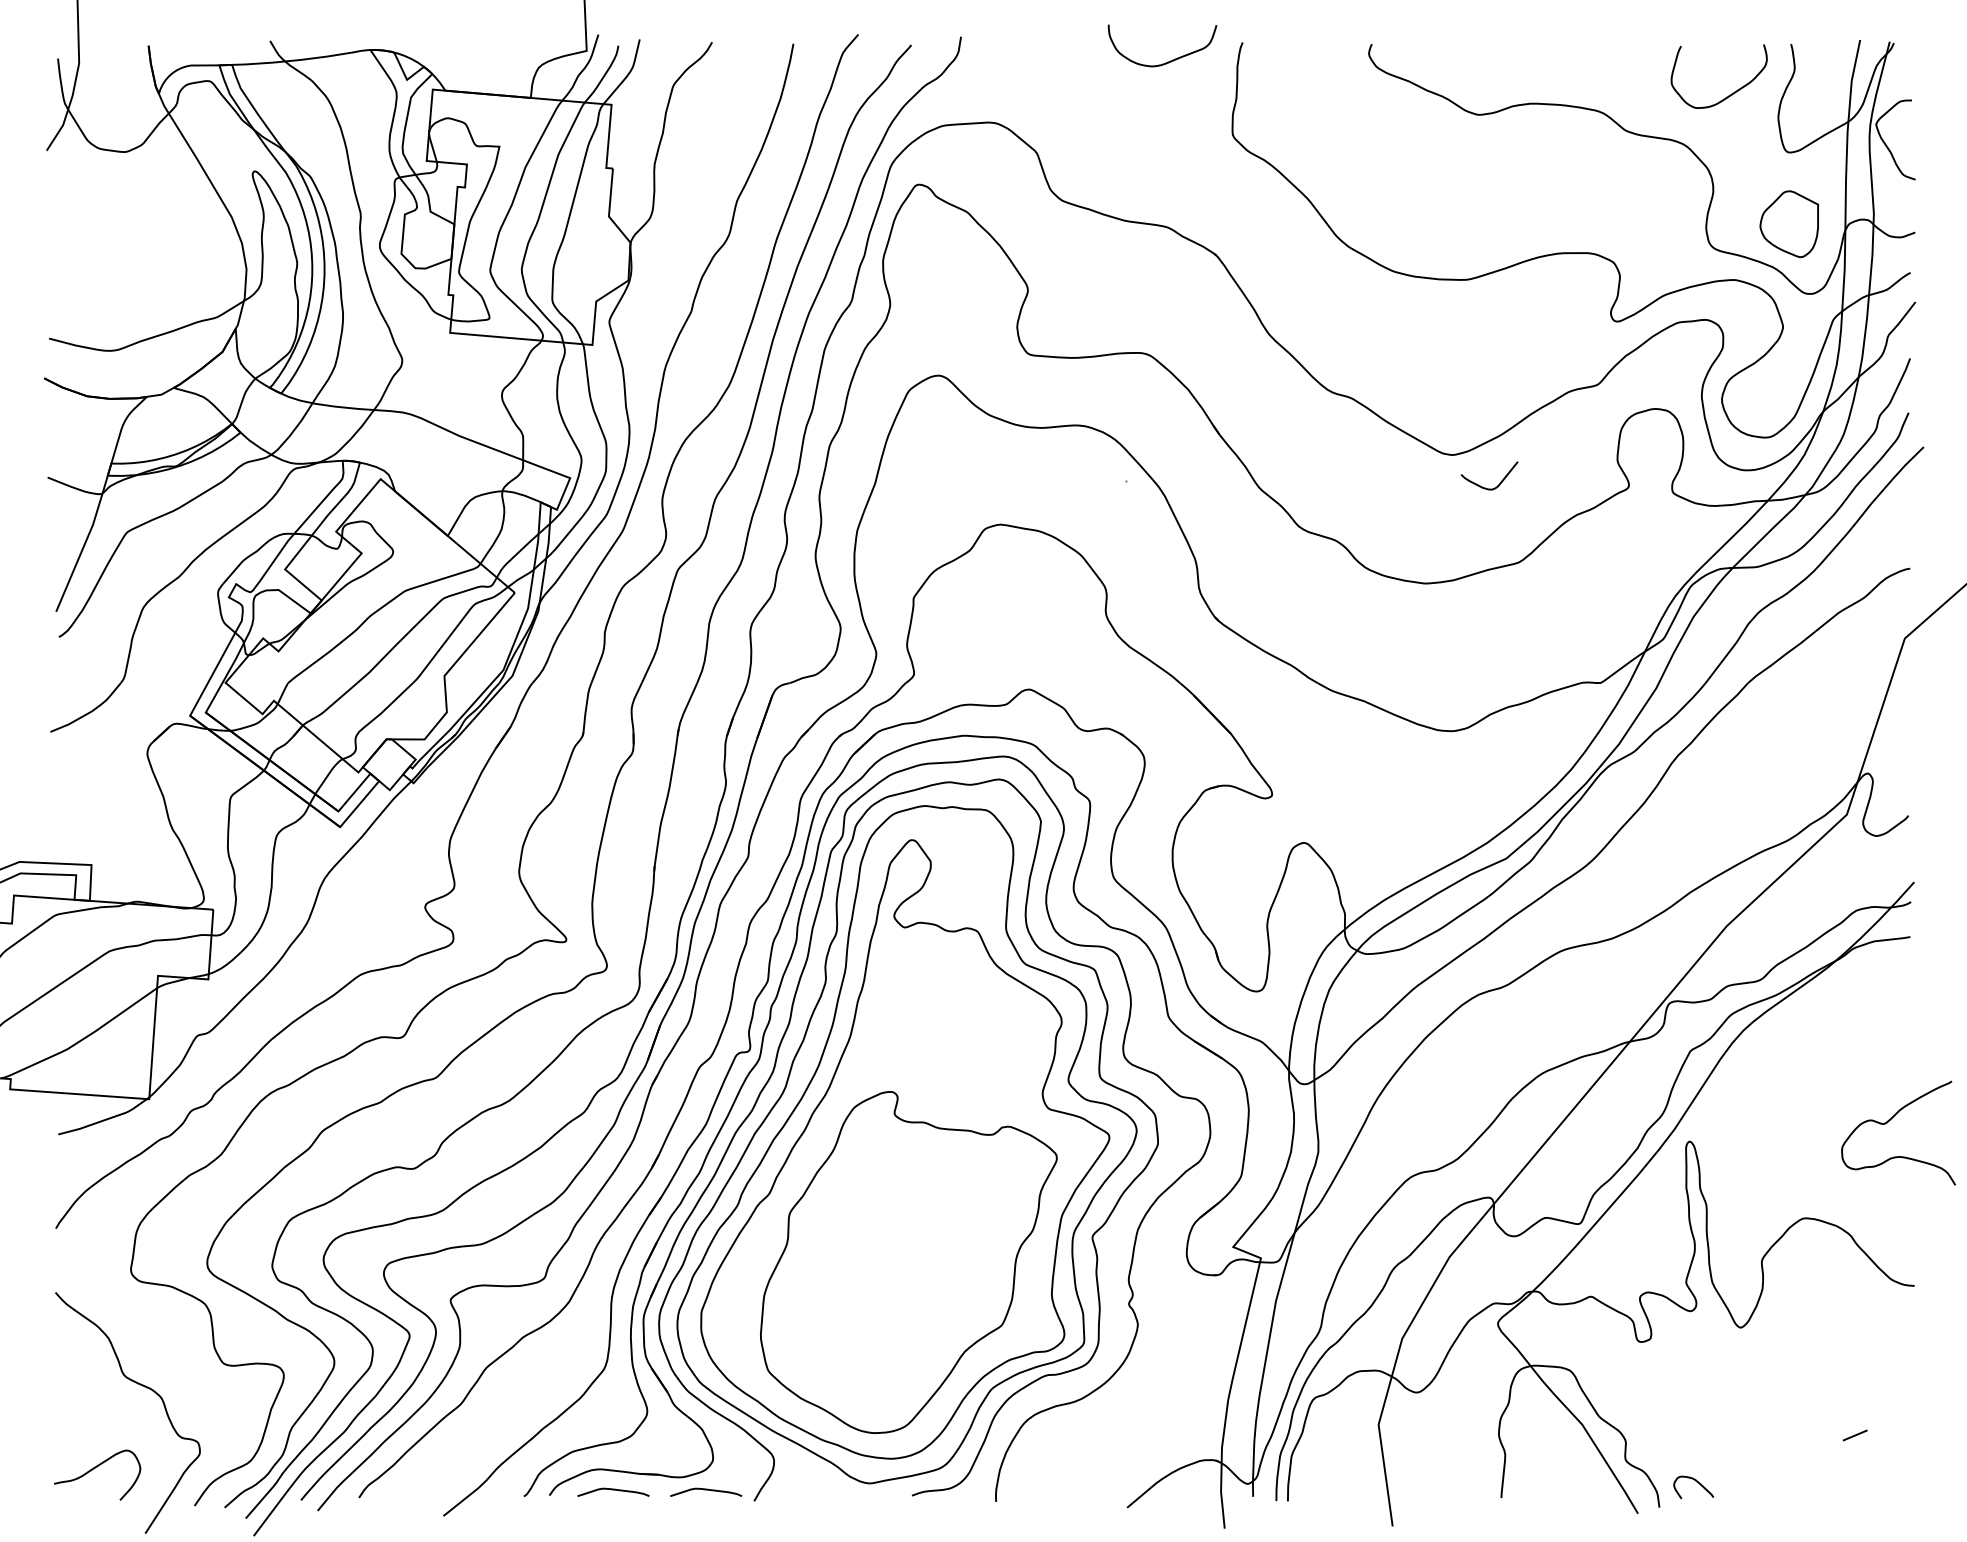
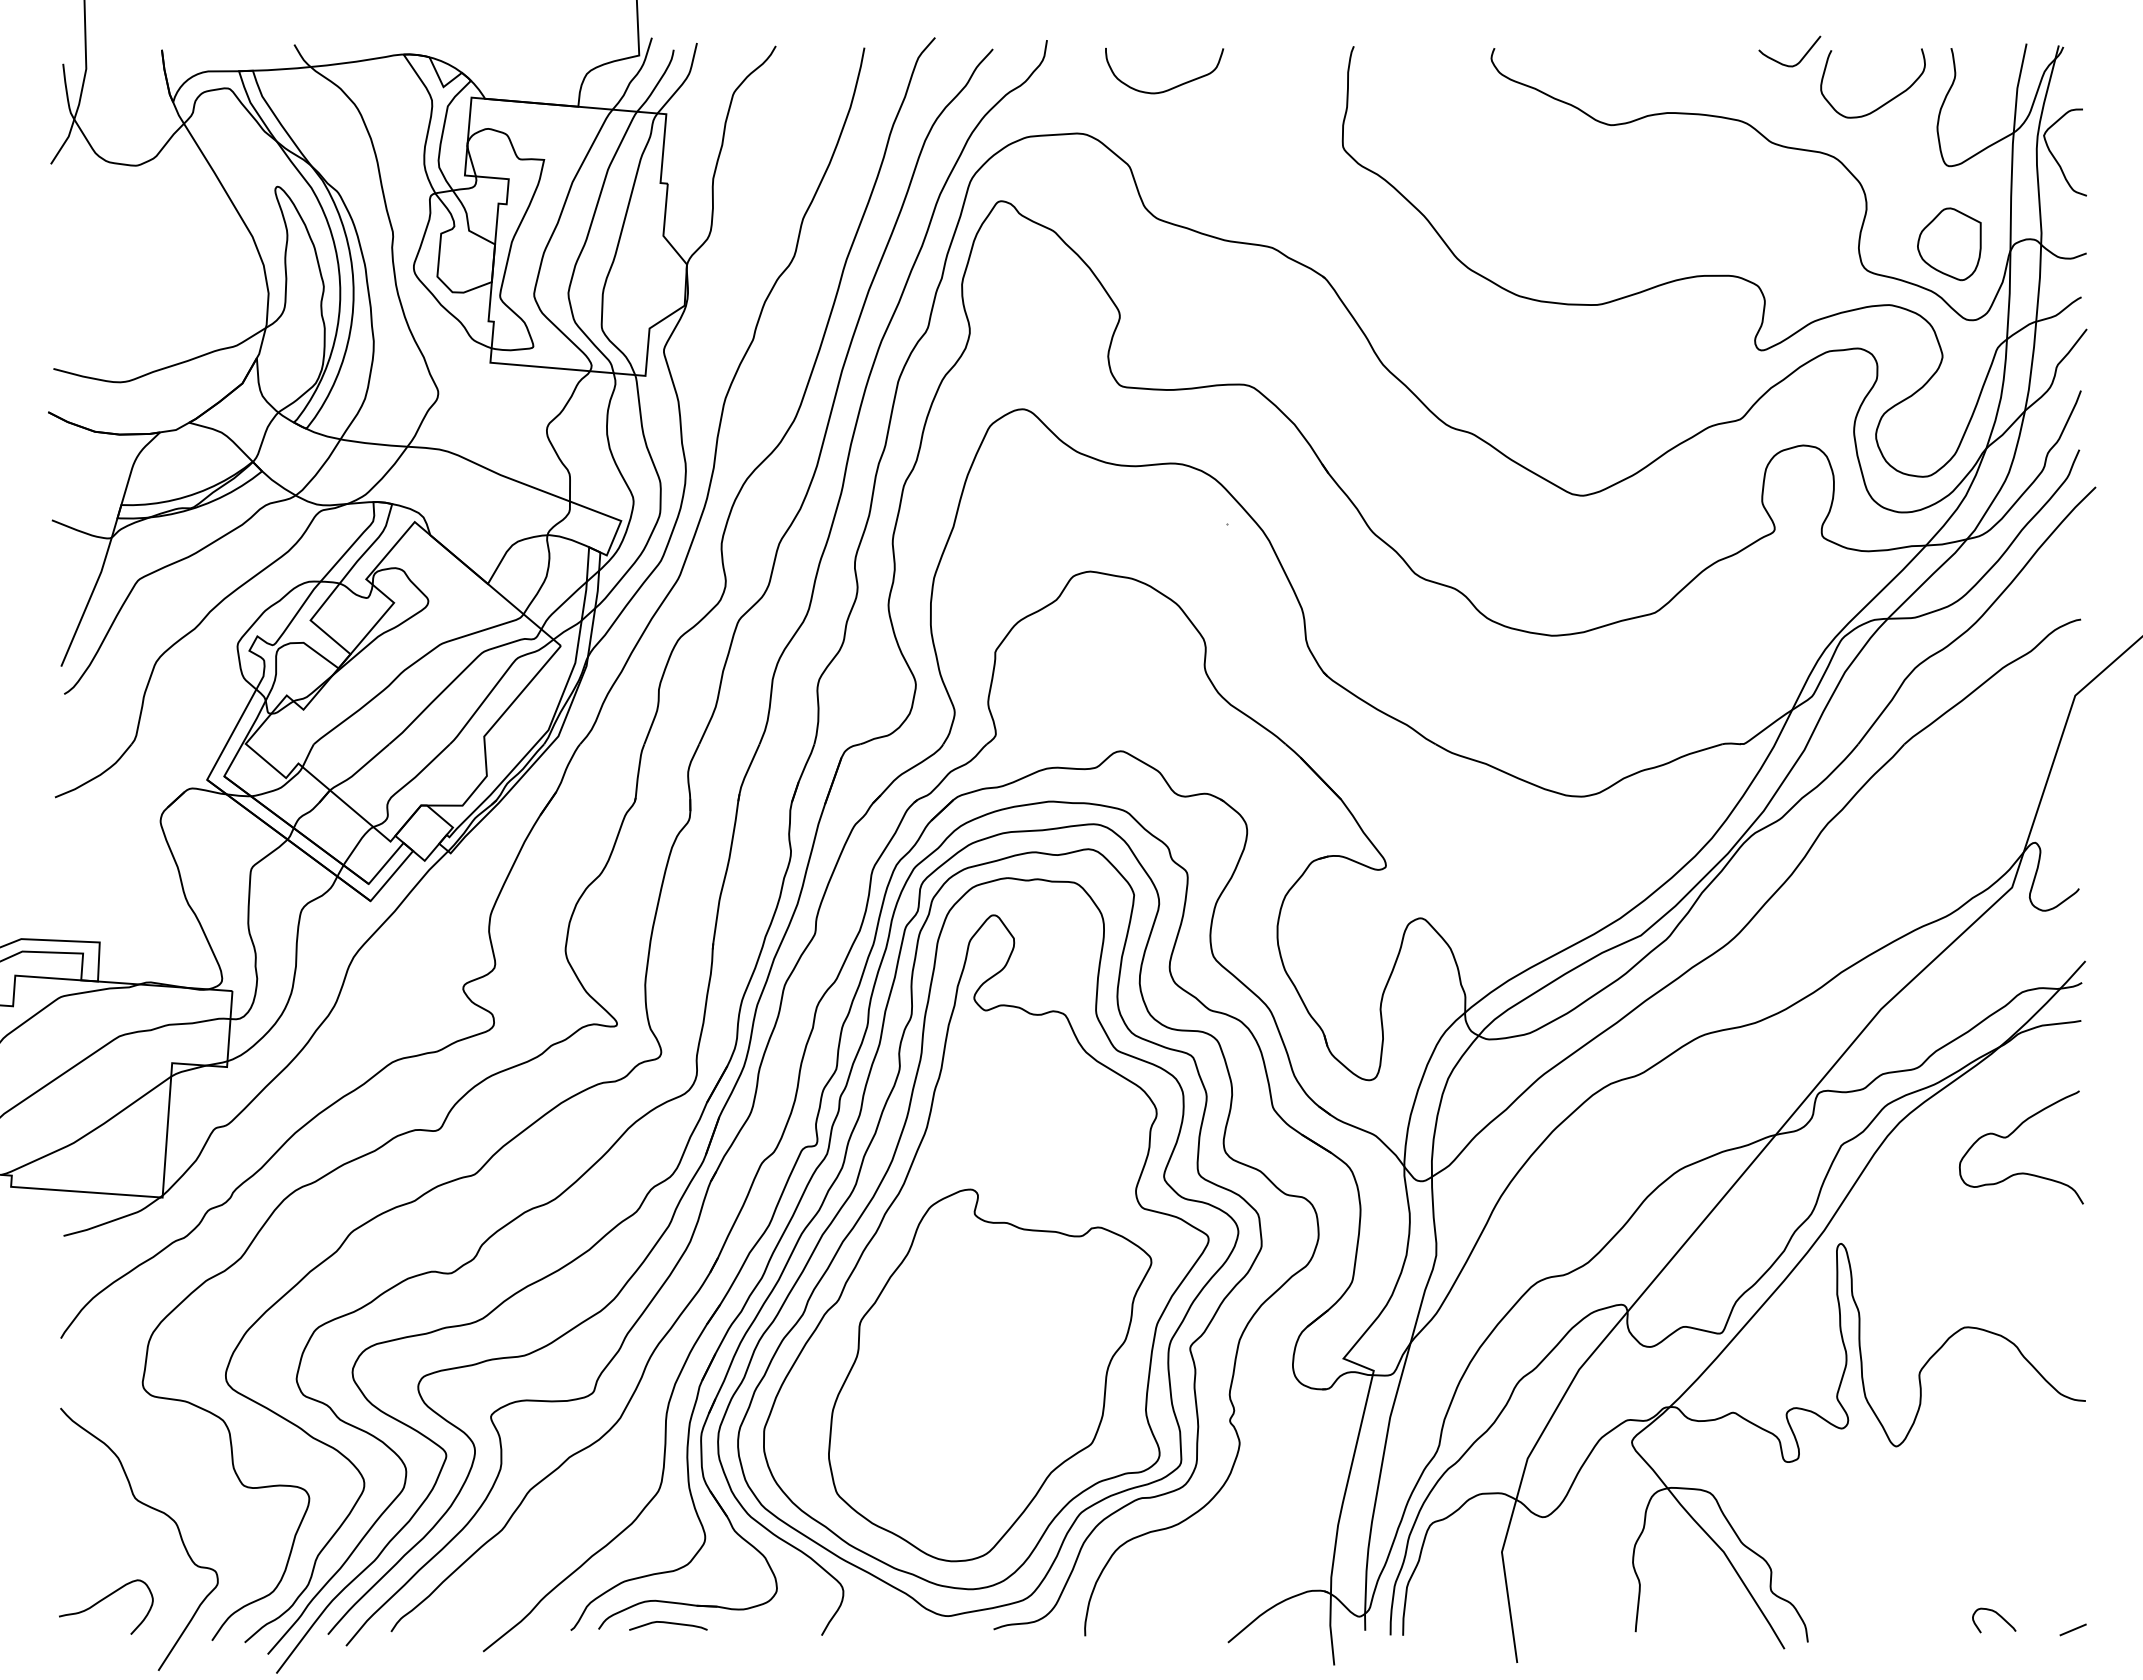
curve: (1168, 61) -> (1171, 87), moved
curve: (1486, 487) -> (1786, 64), moved
curve: (1887, 1123) -> (2009, 1136), moved
line: (1854, 1435) -> (2072, 1629), moved
curve: (1697, 1482) -> (1998, 1615), moved
curve: (706, 1490) -> (769, 1623), removed

